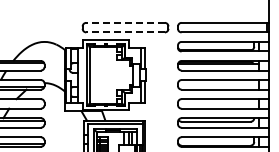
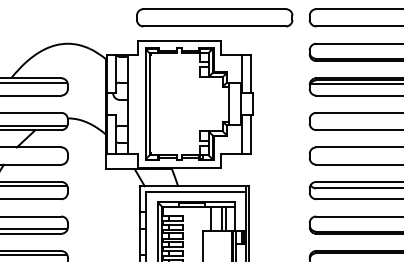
line: (125, 22) -> (214, 8), dashed -> solid
line: (125, 32) -> (214, 26), dashed -> solid

